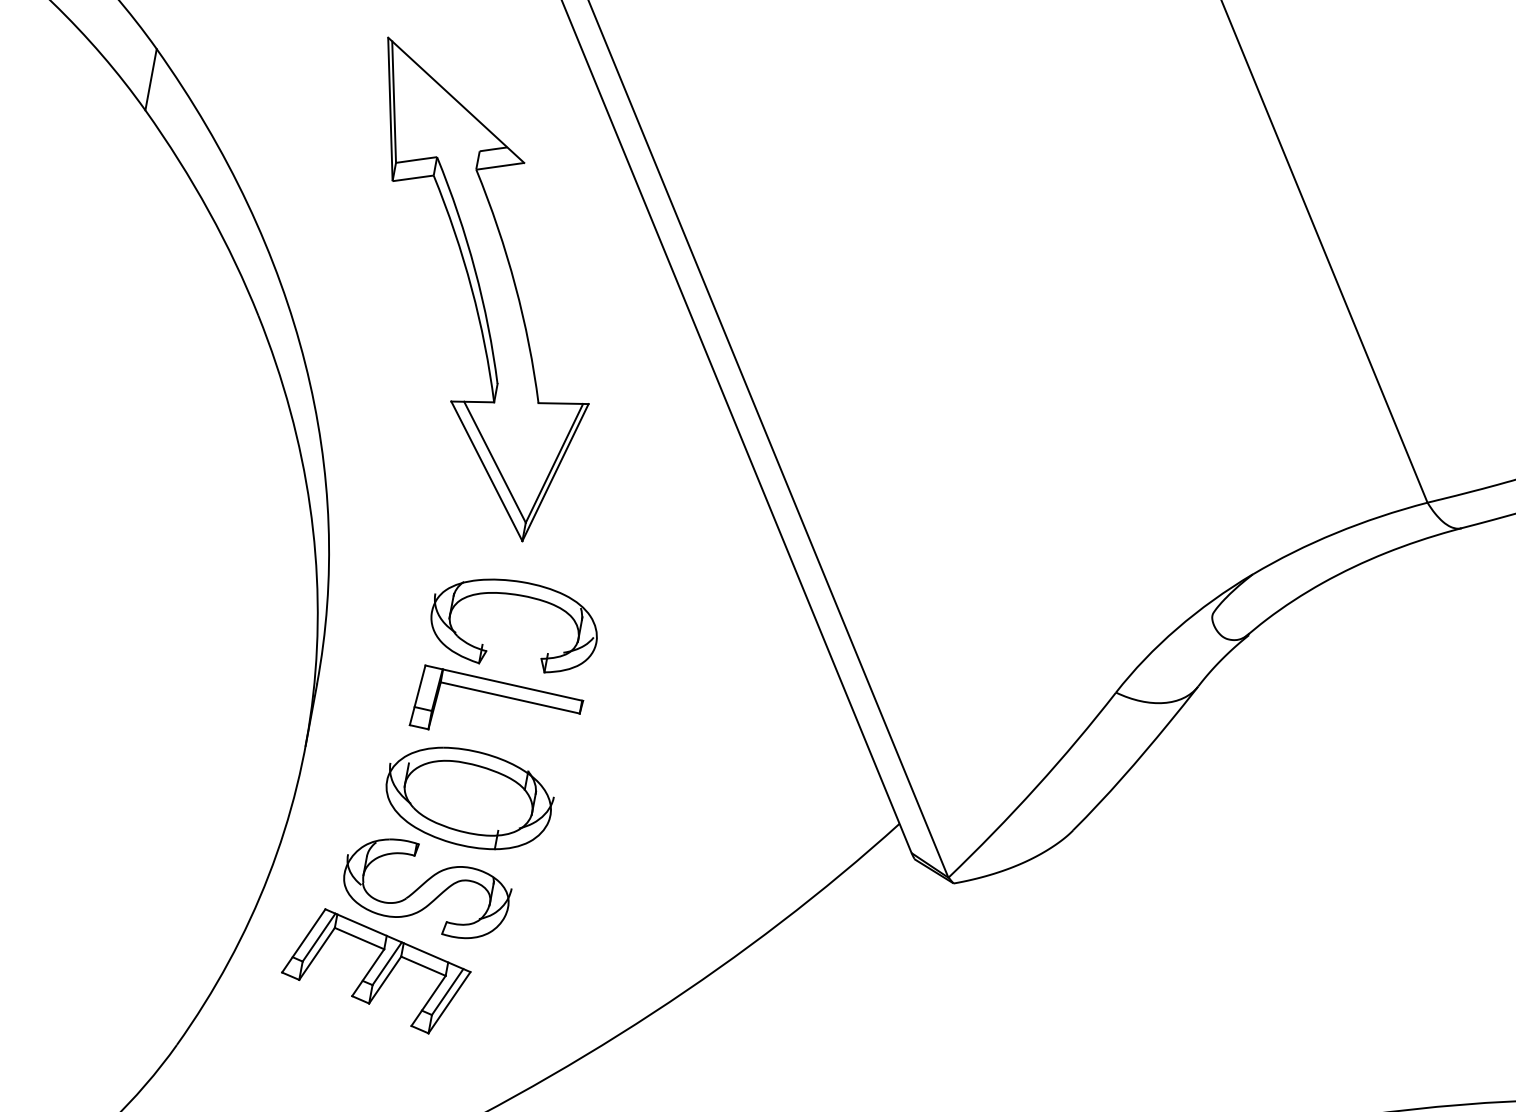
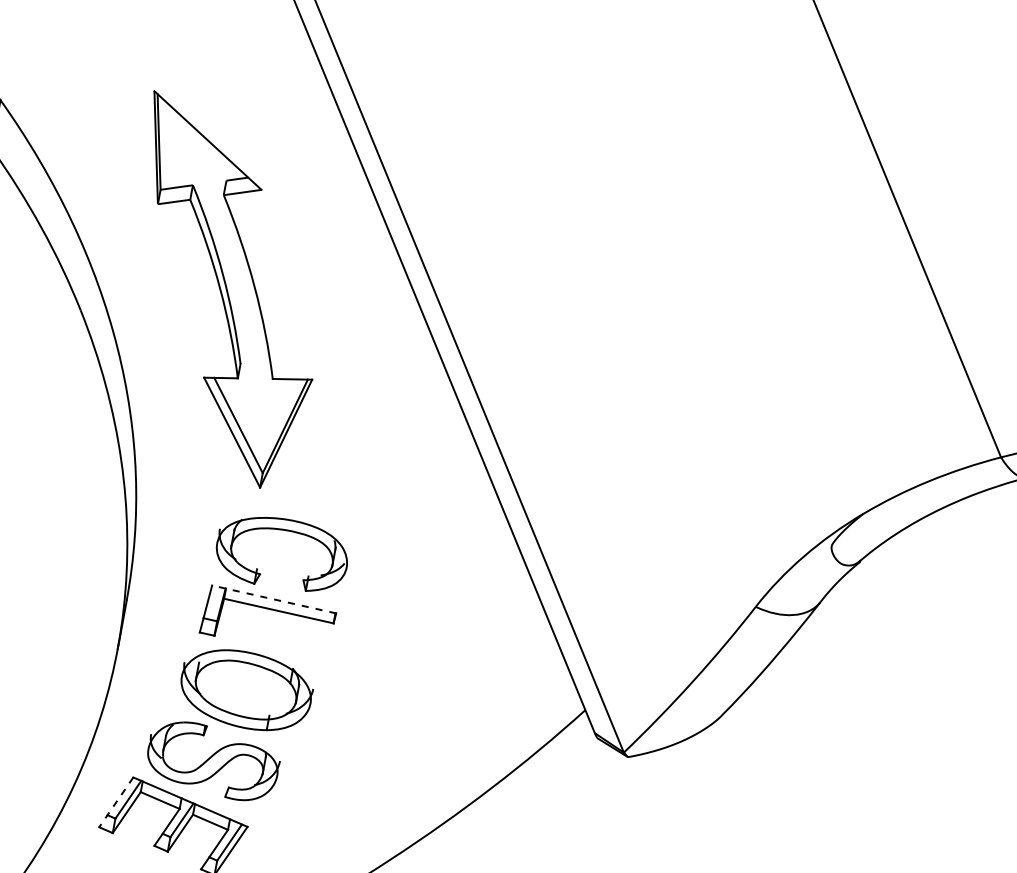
part: (488, 289) -> (233, 289), moved
line: (504, 683) -> (274, 599), solid -> dashed
line: (303, 941) -> (116, 802), solid -> dashed

